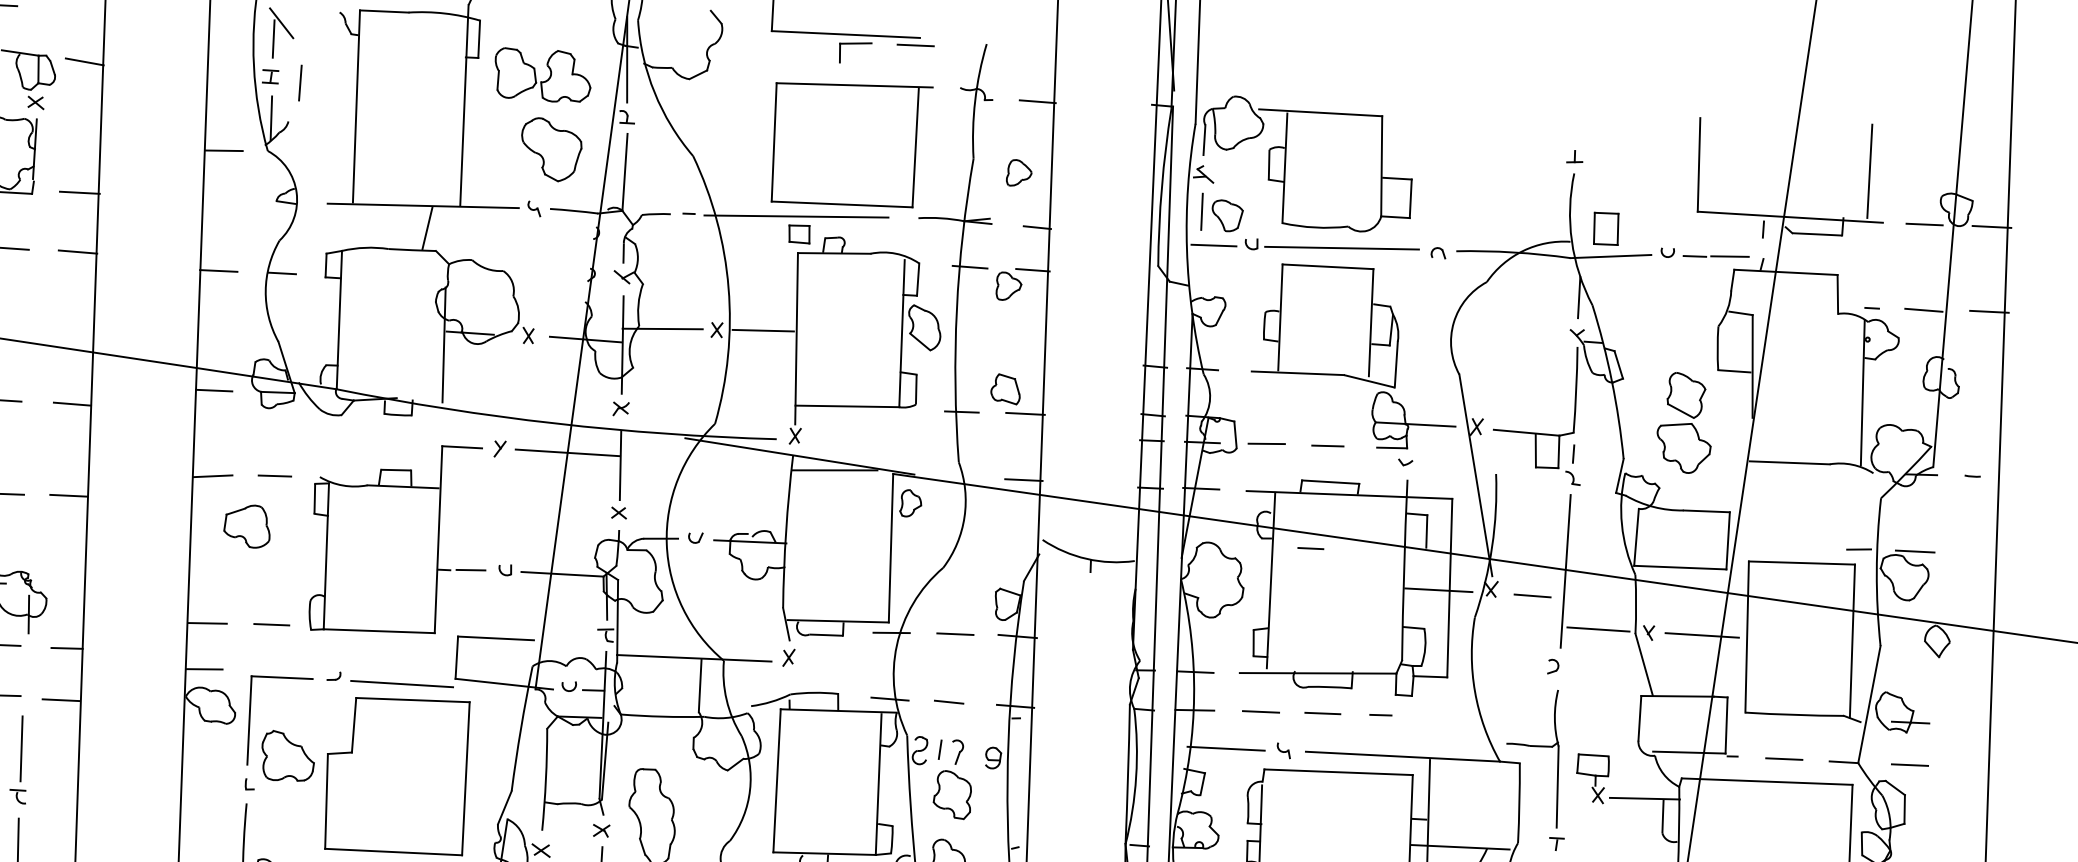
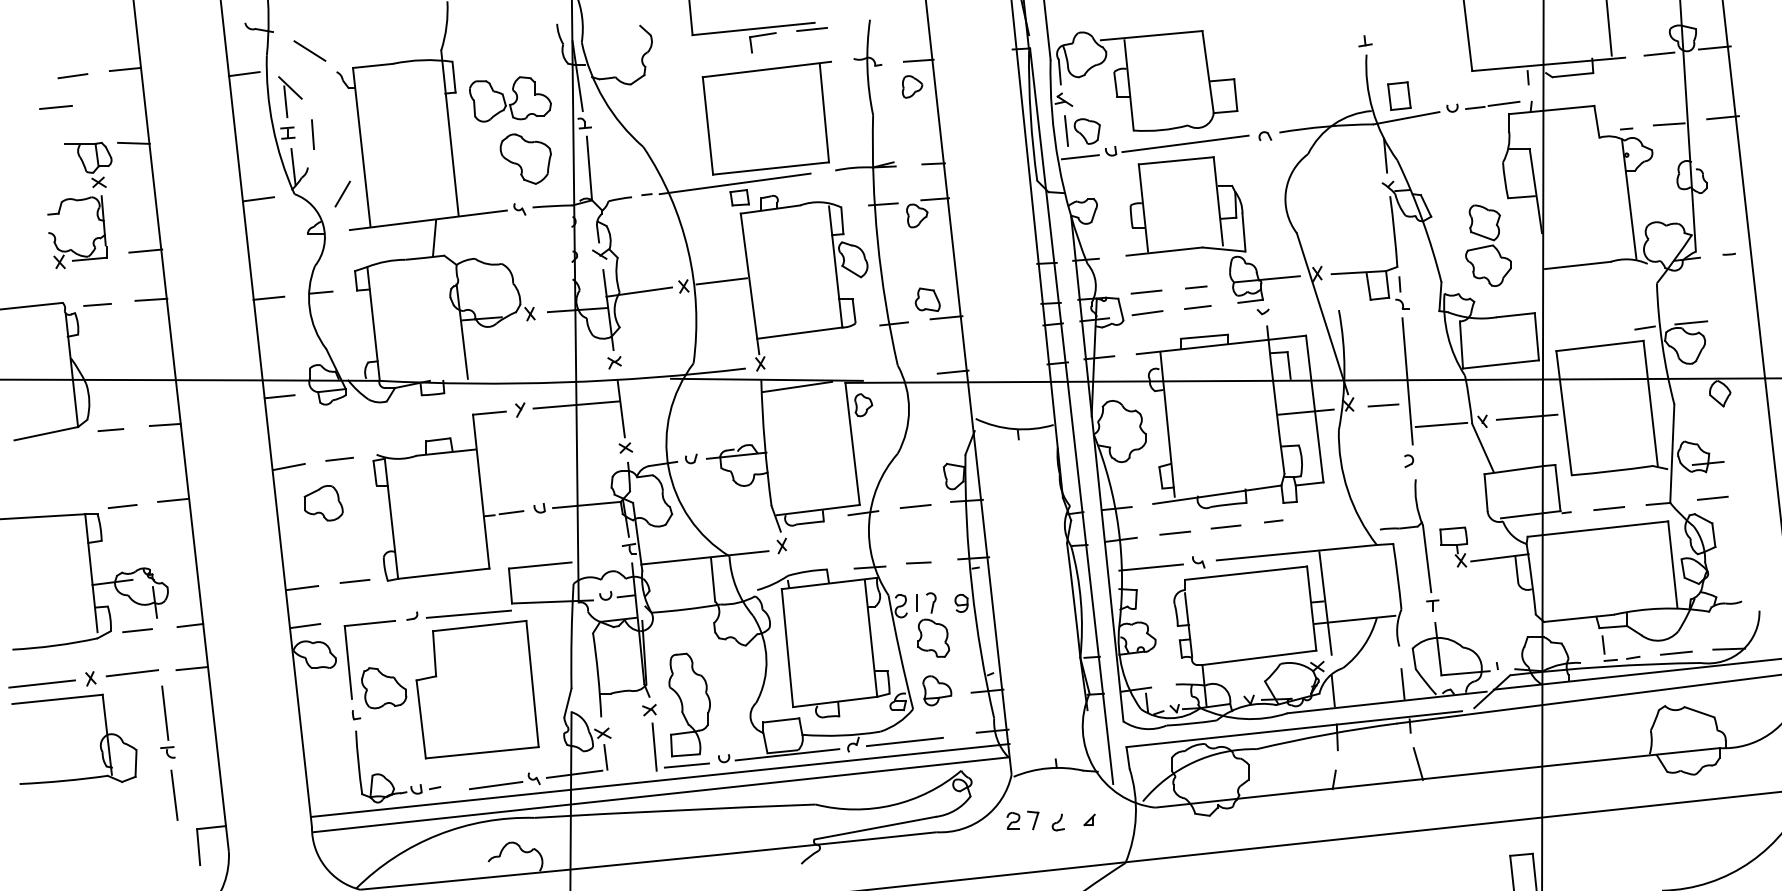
line: (325, 158) -> (342, 193), added
part: (1019, 173) -> (912, 86), moved
line: (1269, 417) -> (1146, 291), added
line: (1311, 548) -> (1196, 287), moved

